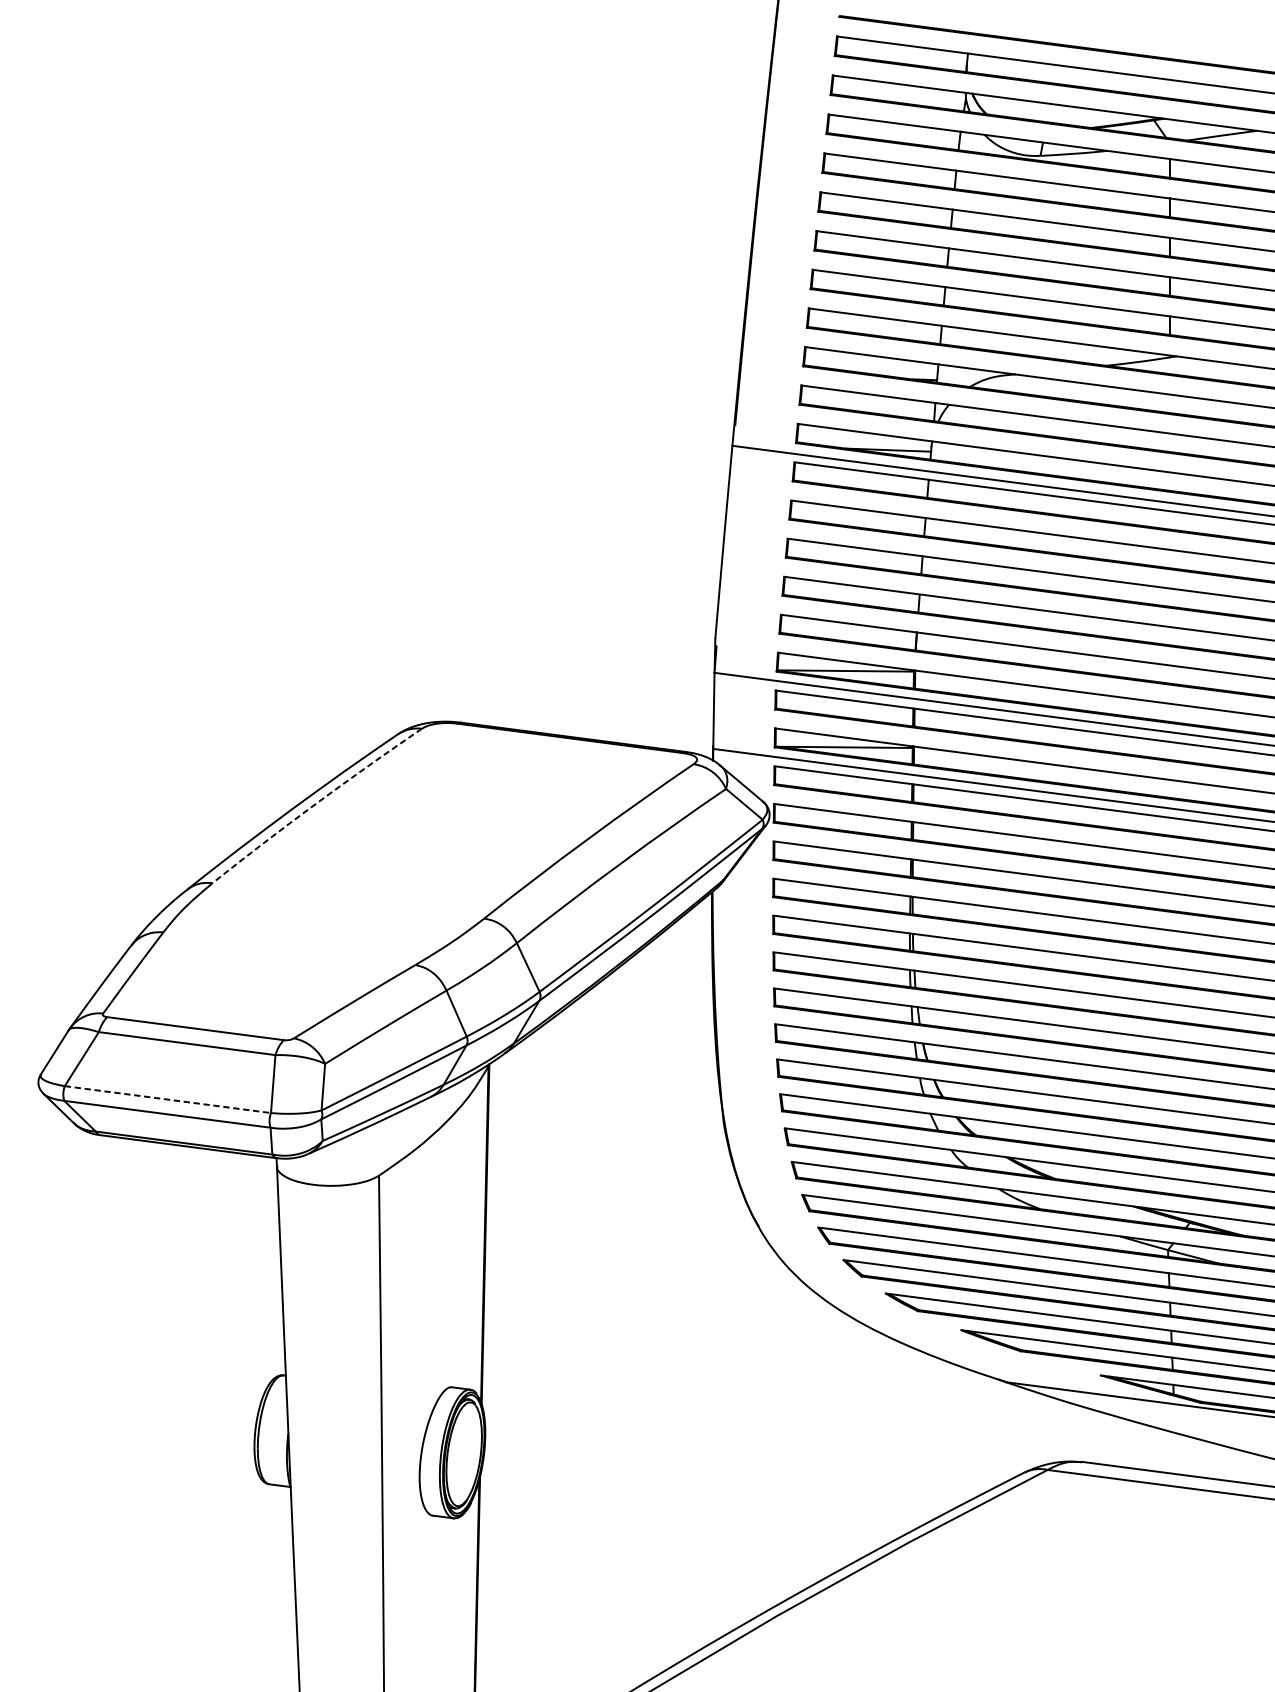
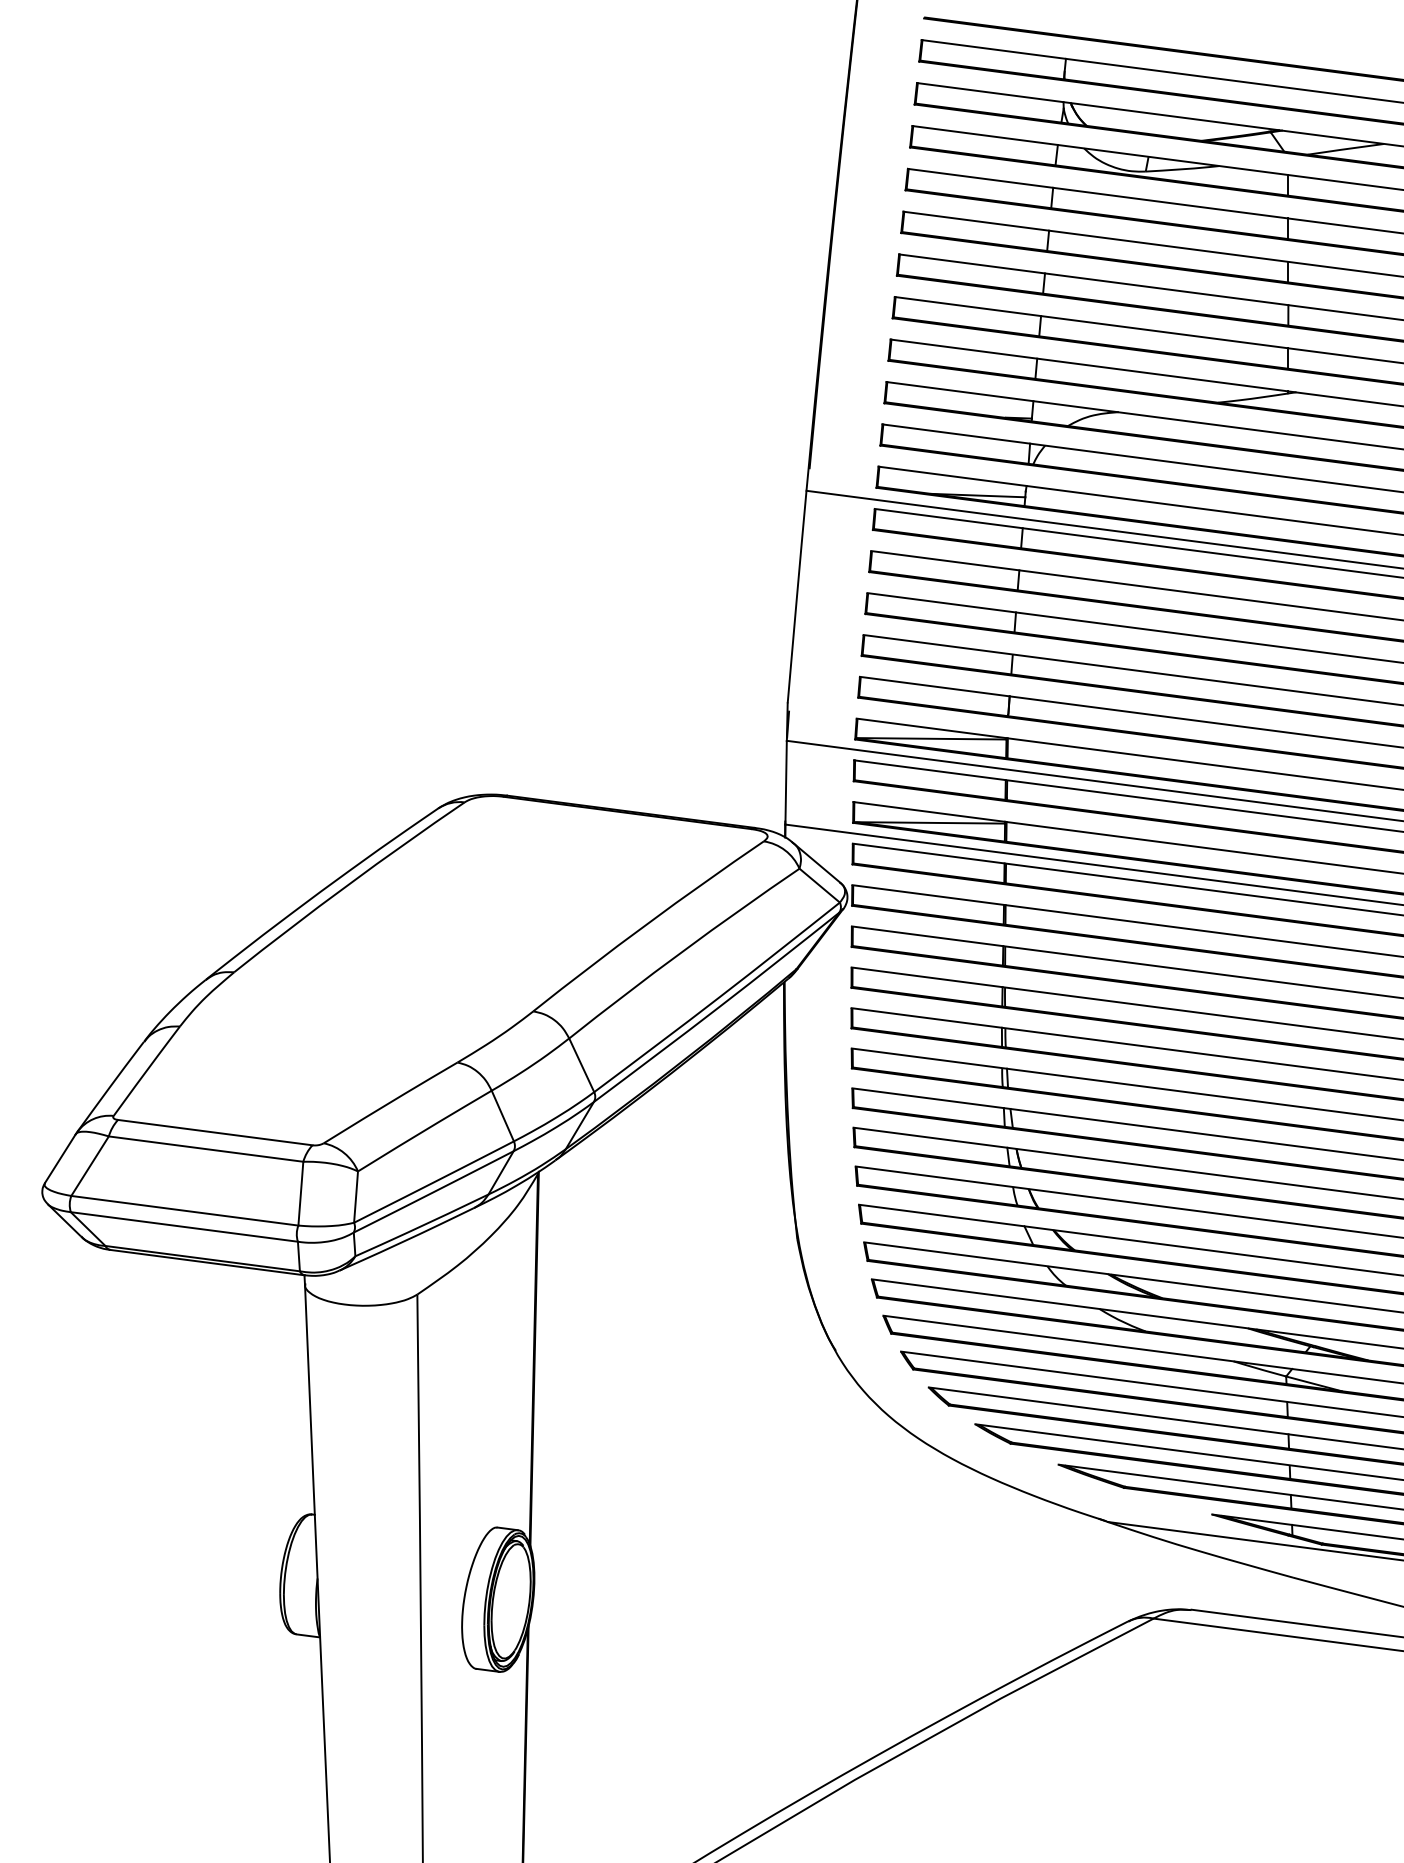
arc: (315, 804) -> (347, 885), dashed -> solid
line: (167, 1099) -> (184, 1210), dashed -> solid

